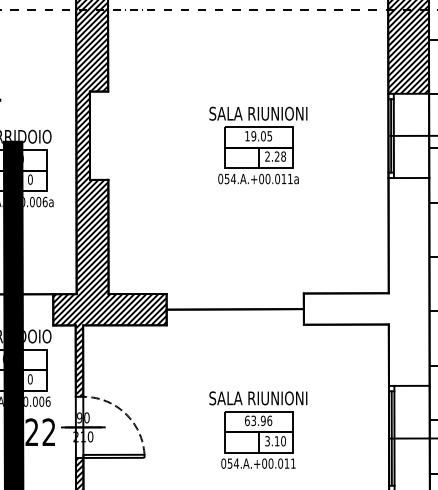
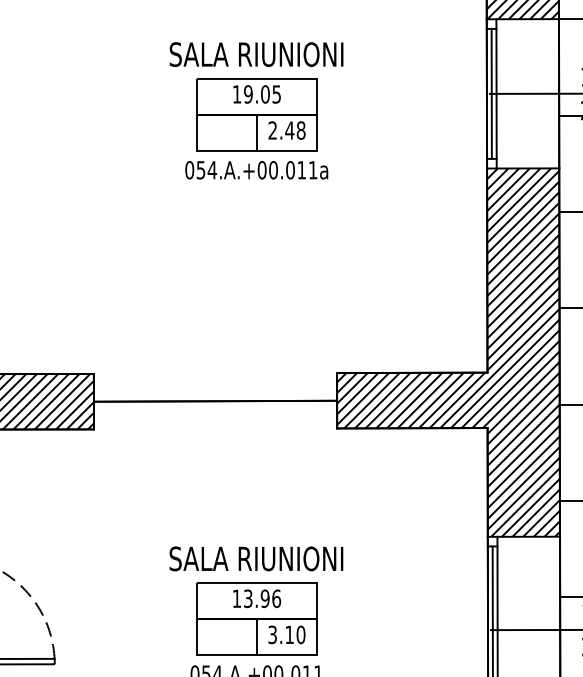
text: (276, 156) -> (288, 130), 2.28 -> 2.48
hatch: (366, 281) -> (448, 351), added
text: (247, 420) -> (237, 598), 63.96 -> 13.96

